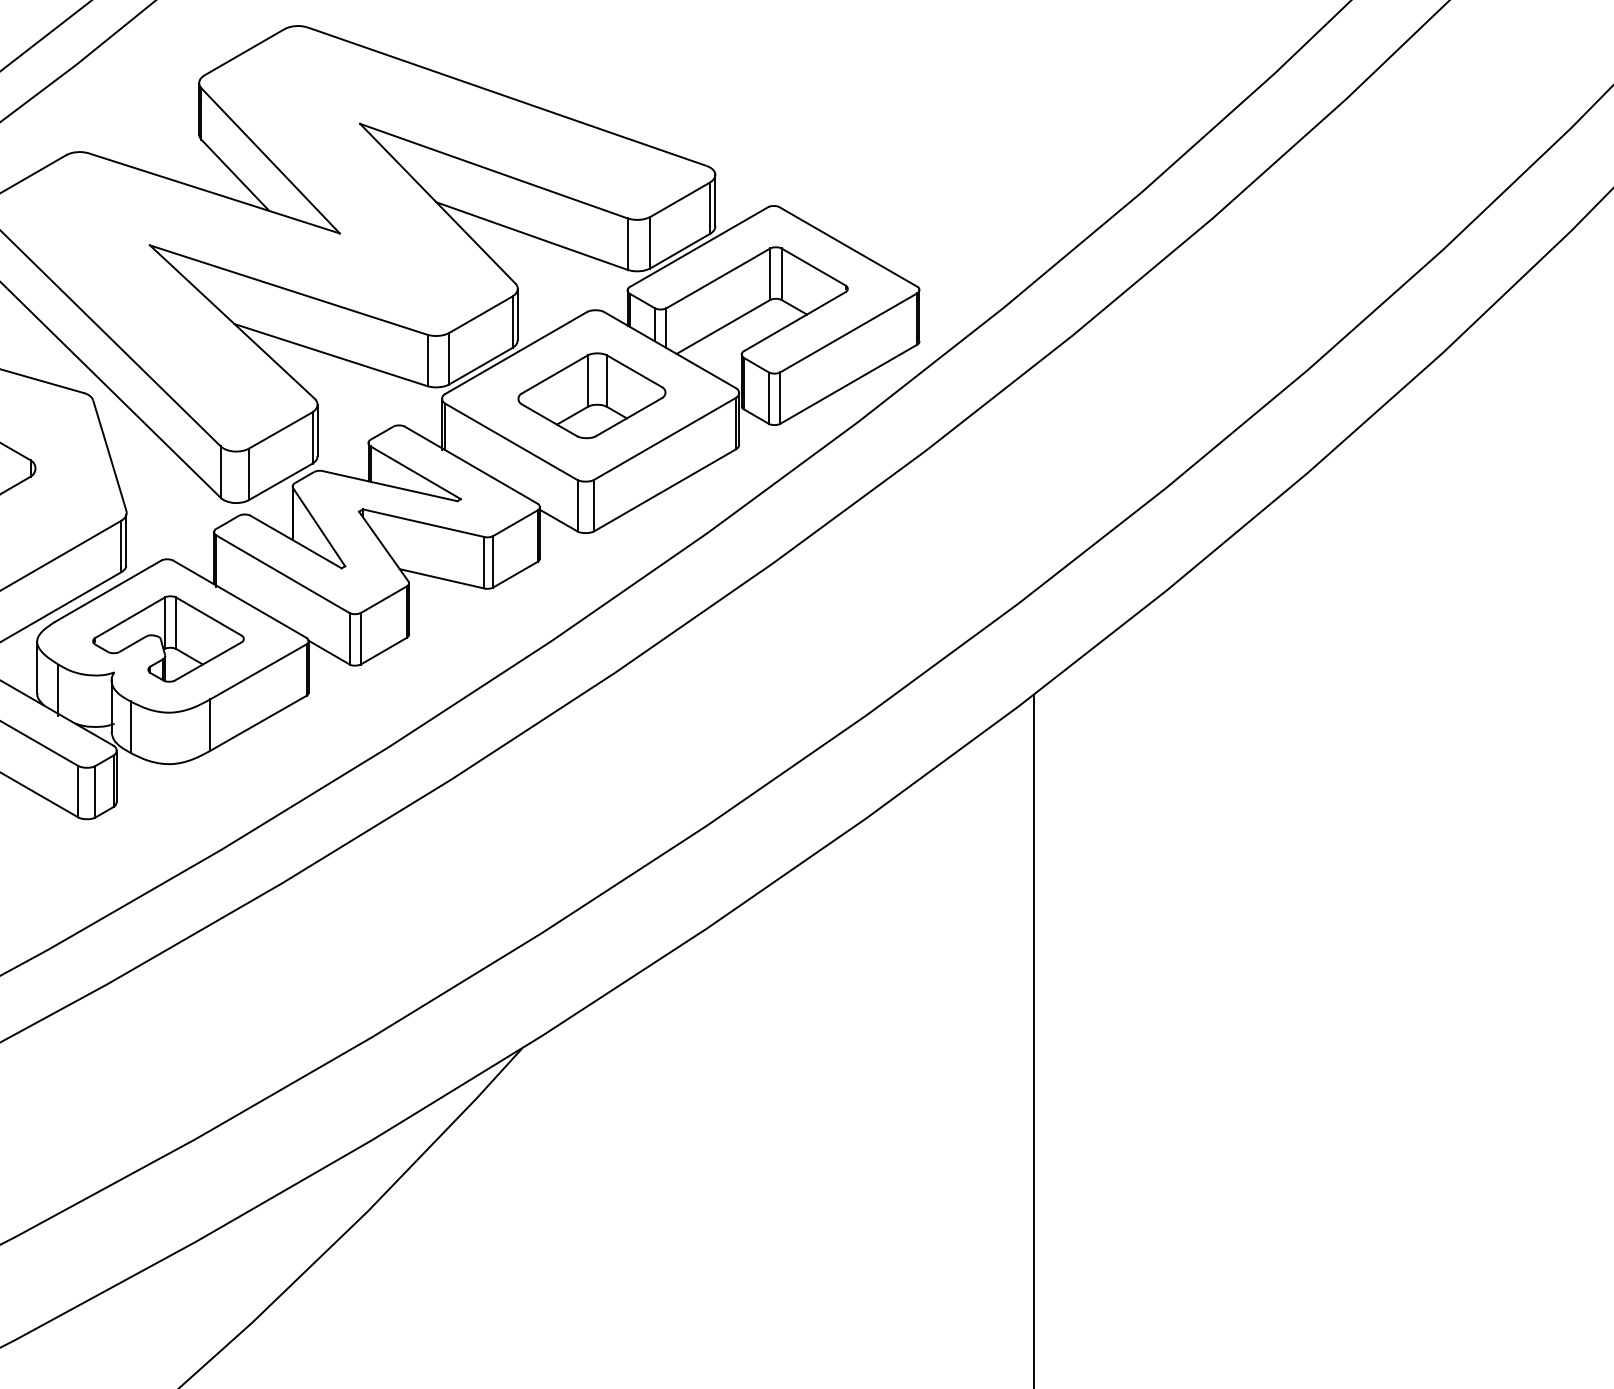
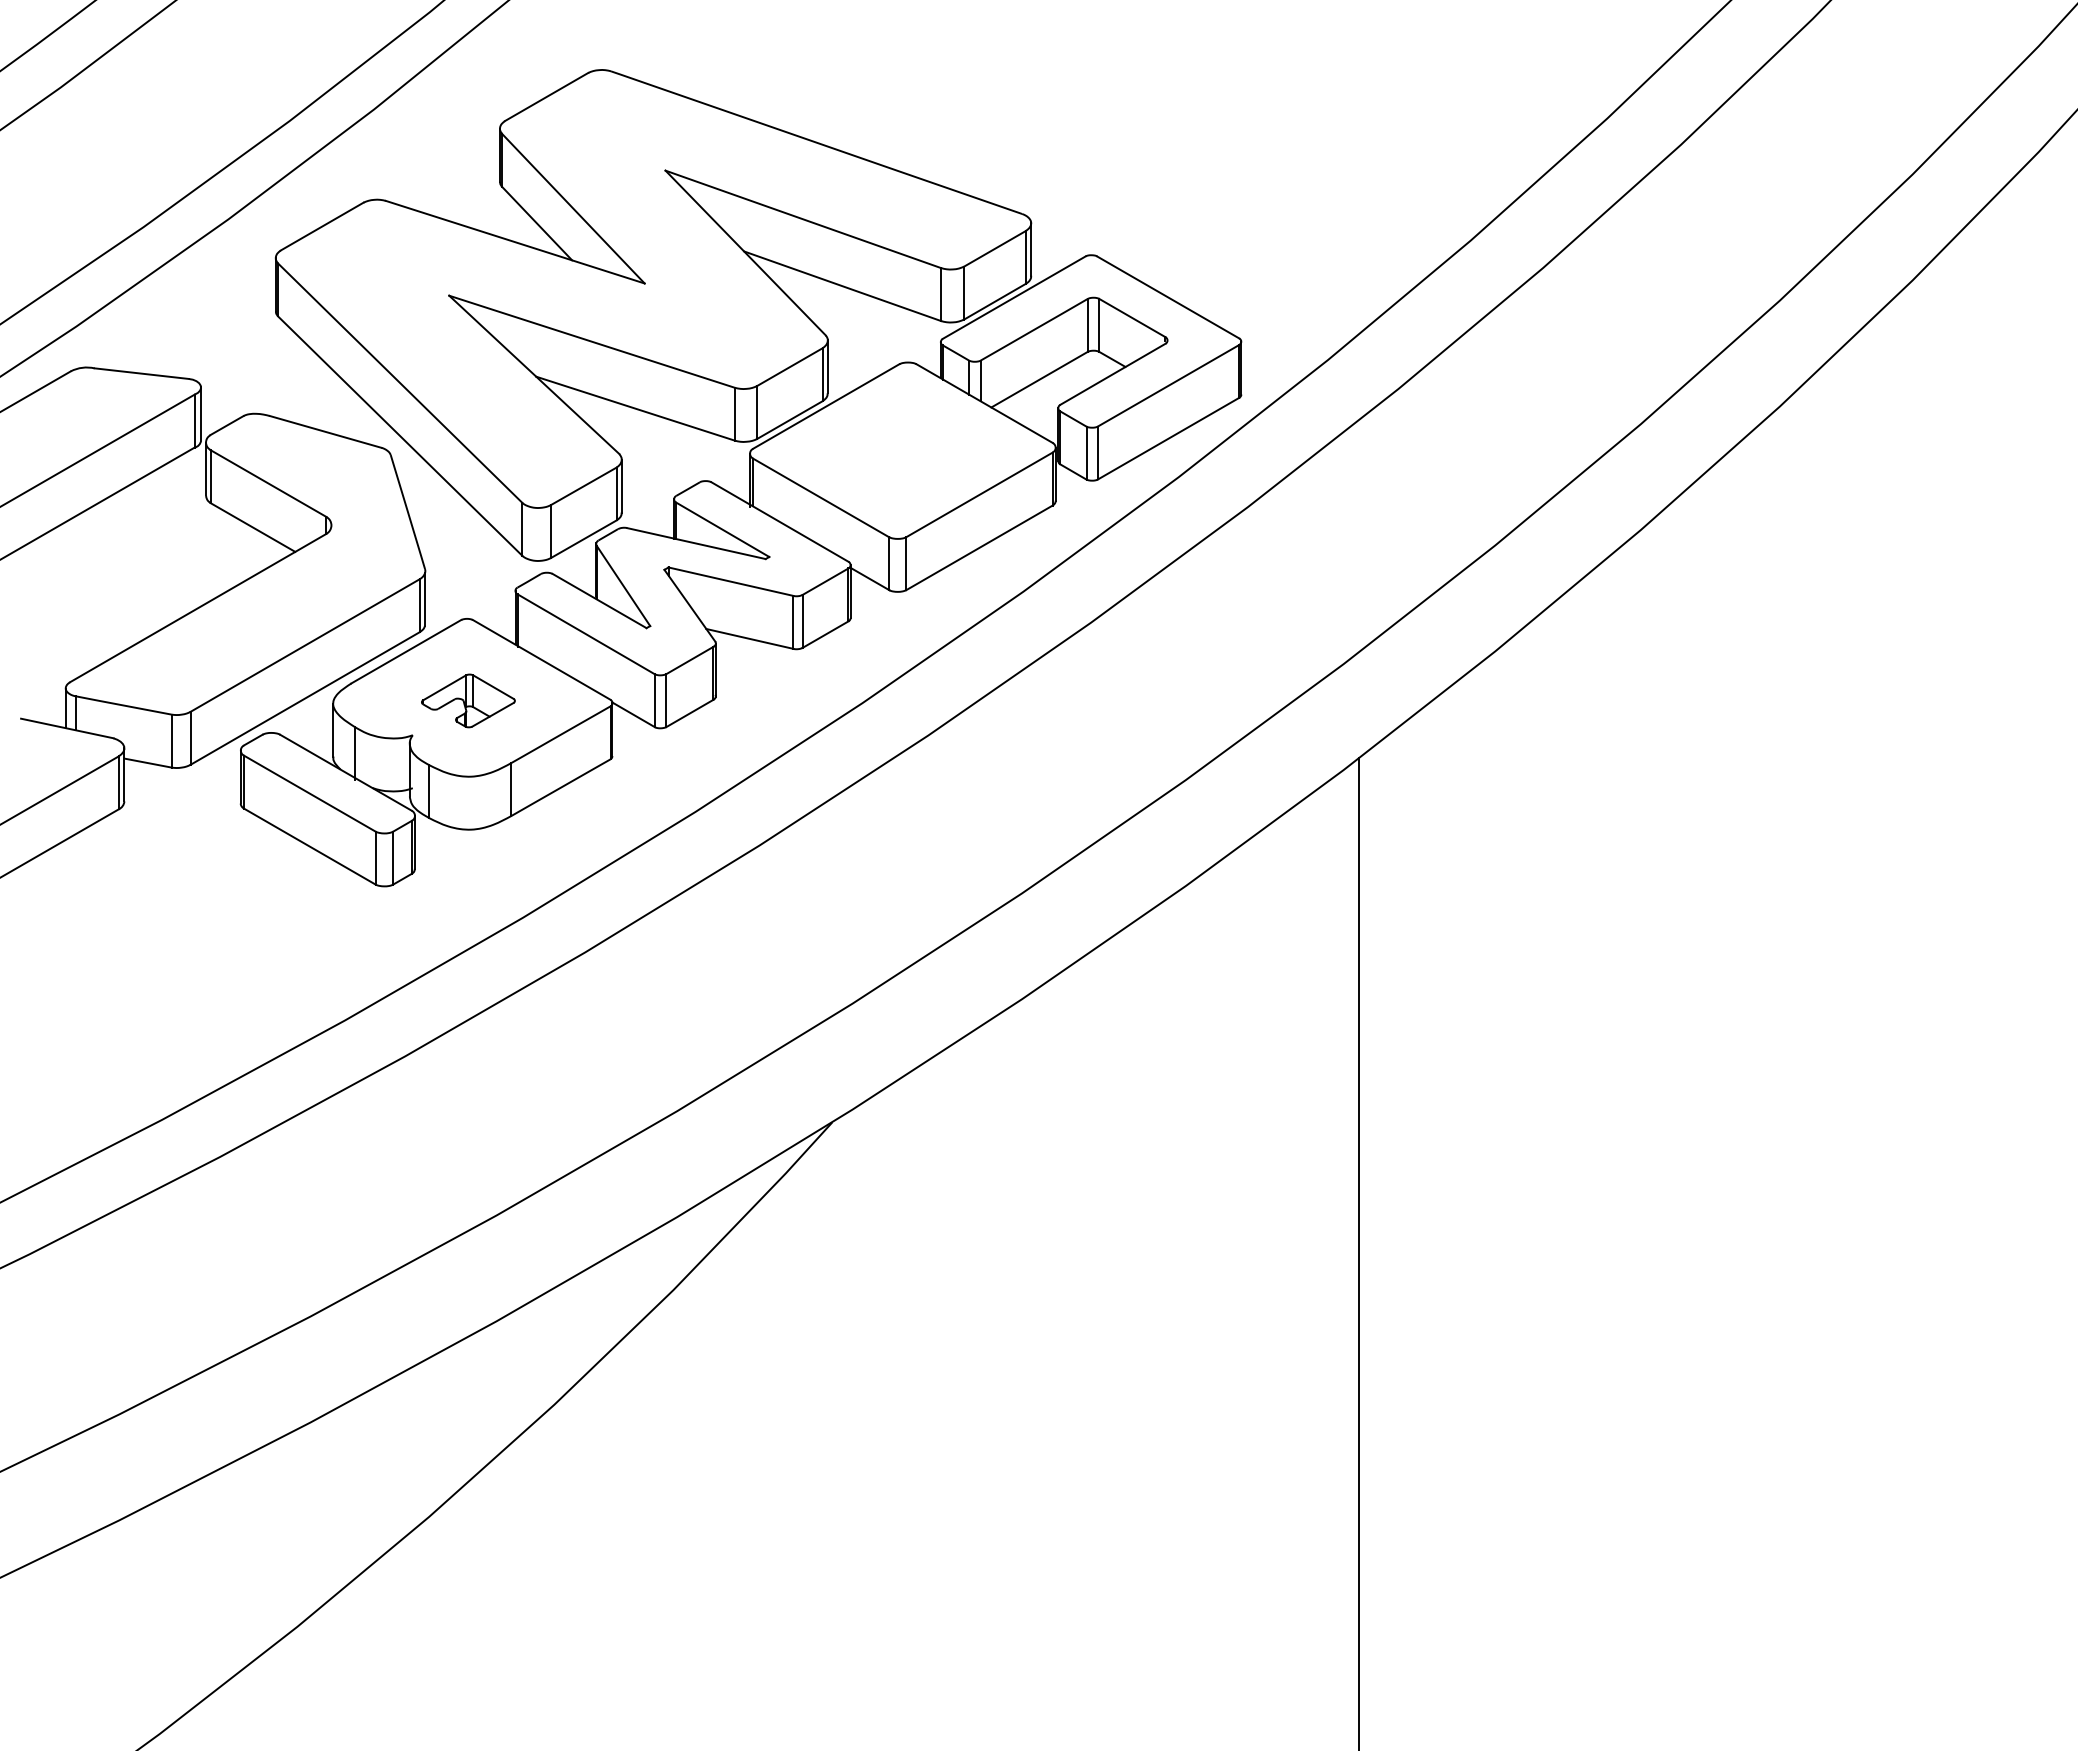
part: (591, 395) -> (903, 450), removed
part: (168, 638) -> (468, 700), size x0.6

